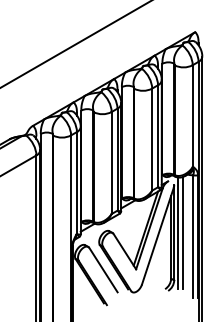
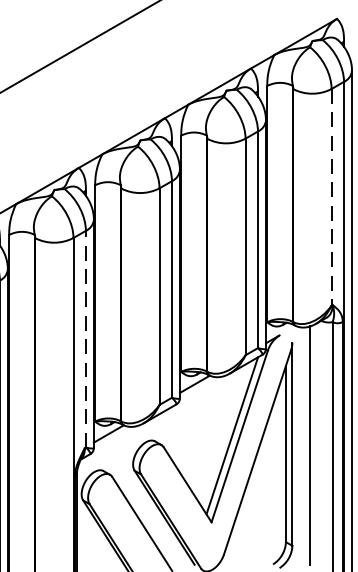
line: (192, 116) -> (331, 197), solid -> dashed
line: (76, 182) -> (84, 337), solid -> dashed
line: (177, 233) -> (299, 446), removed

